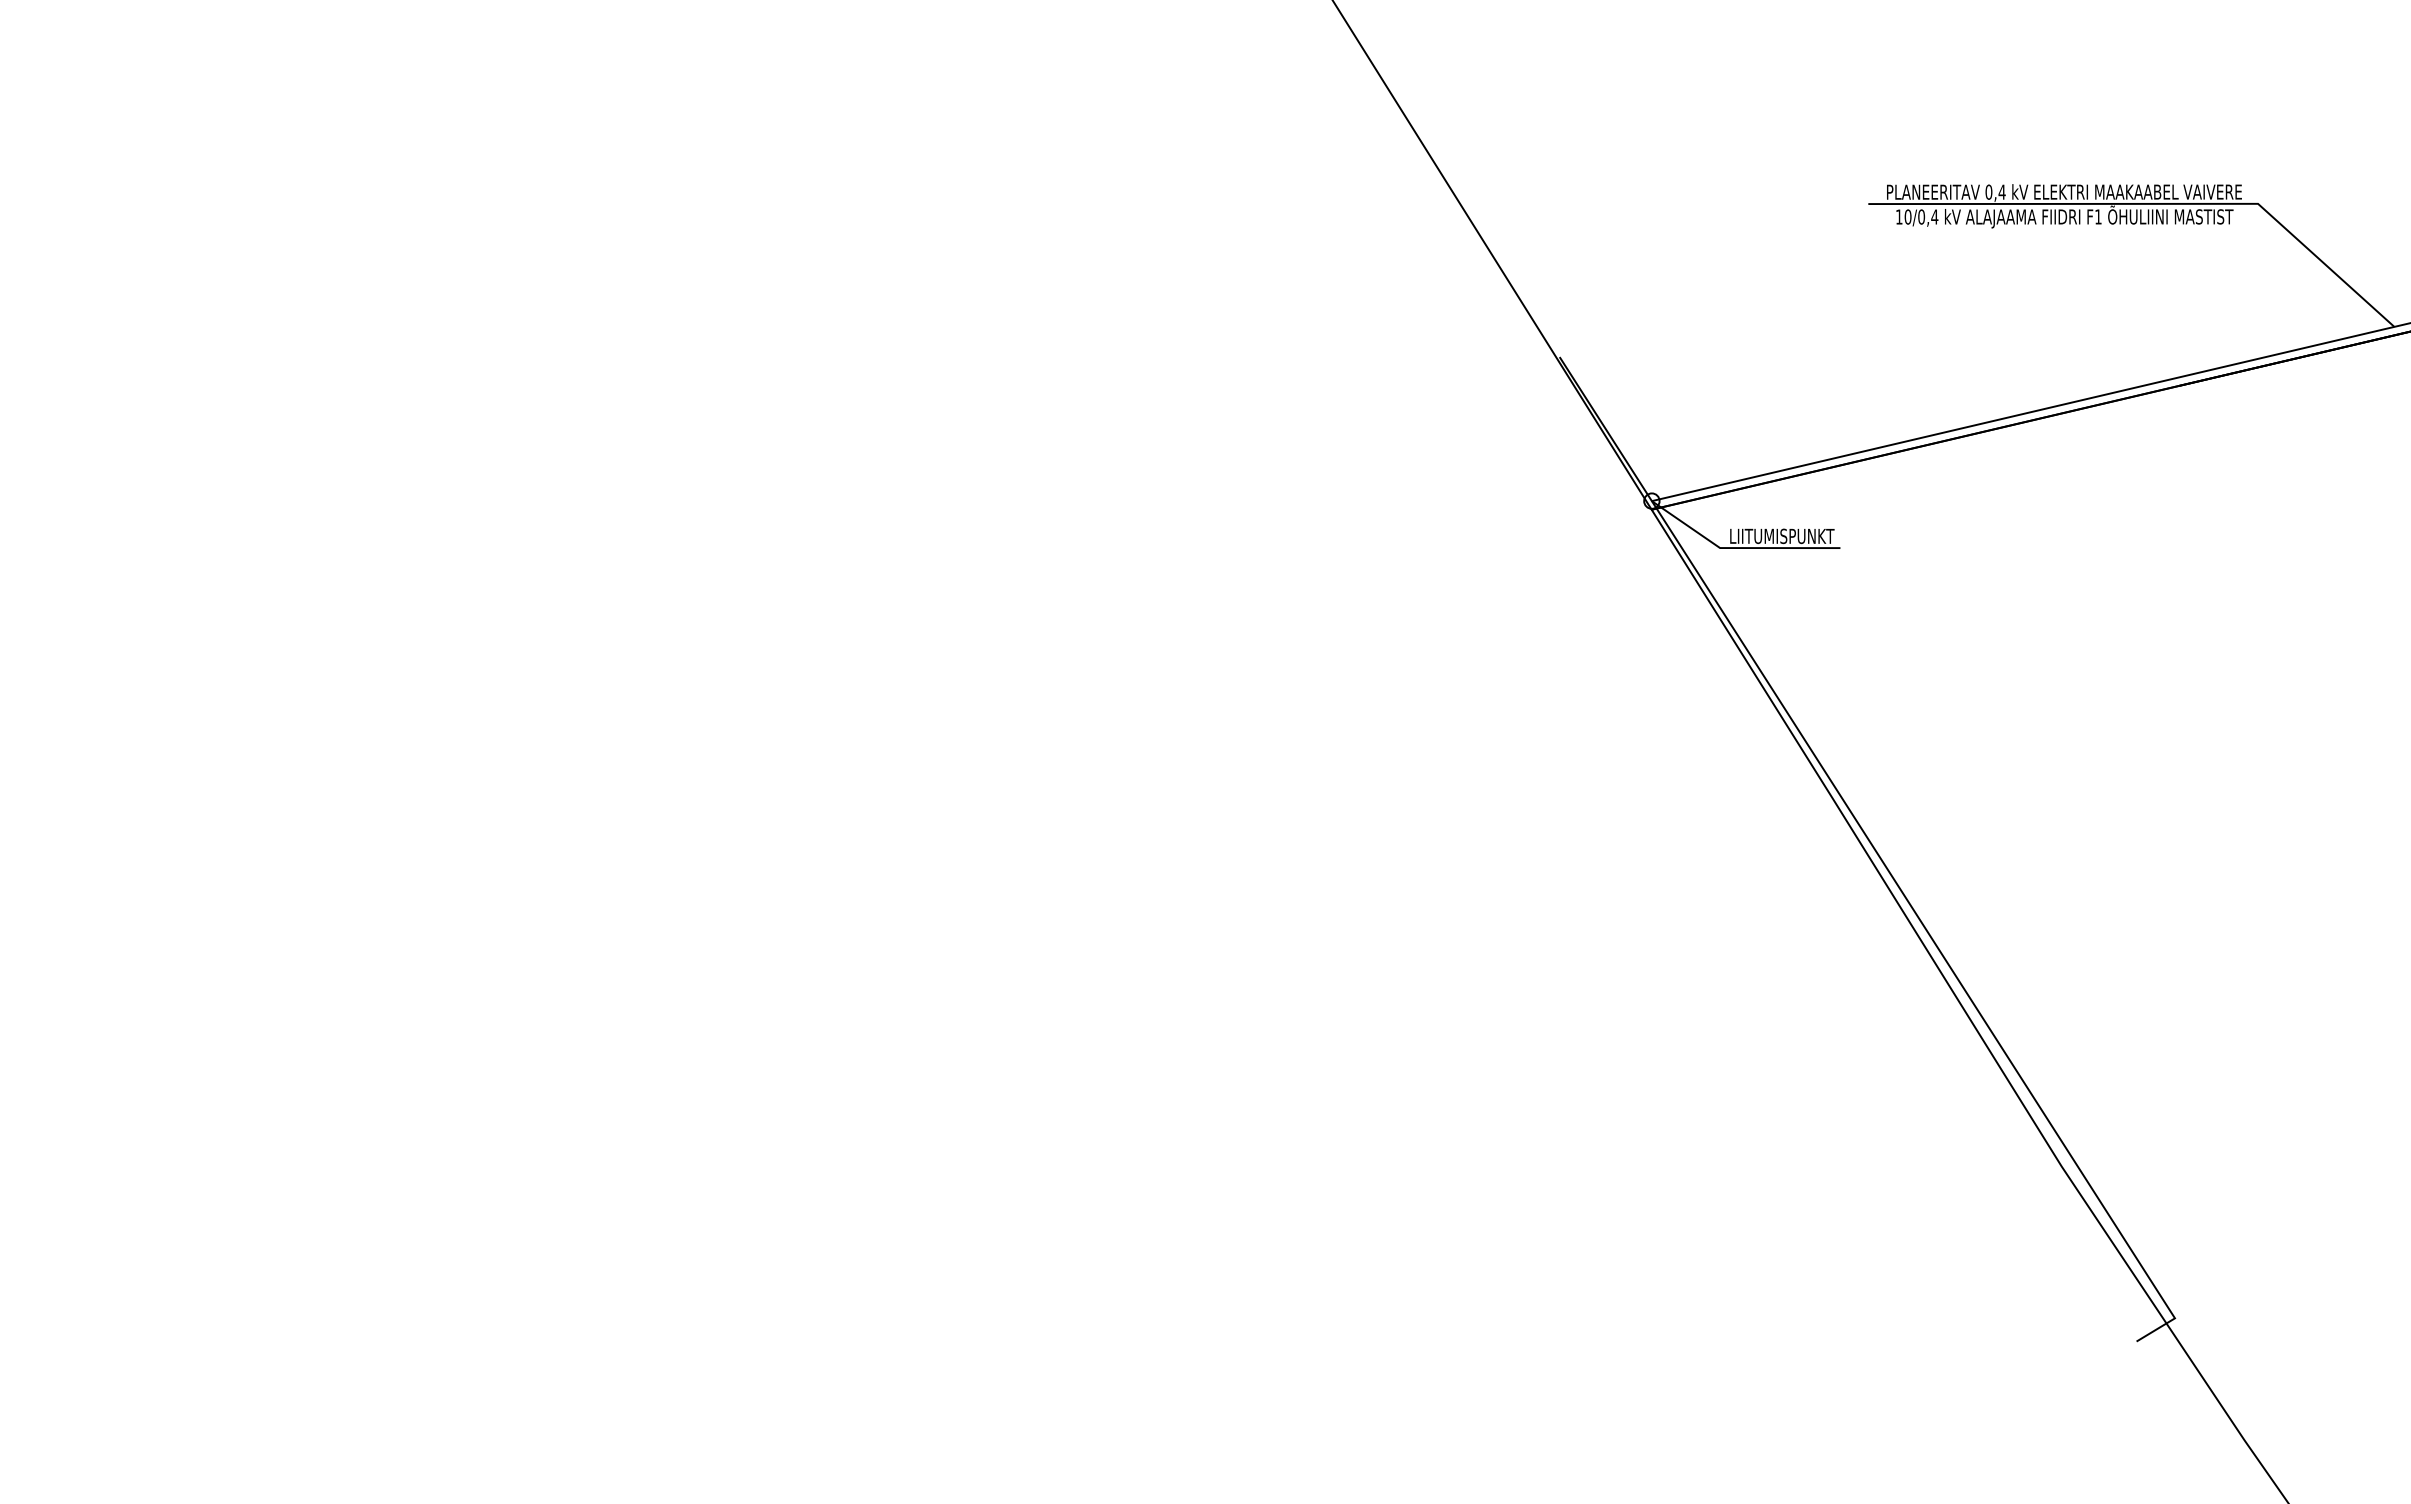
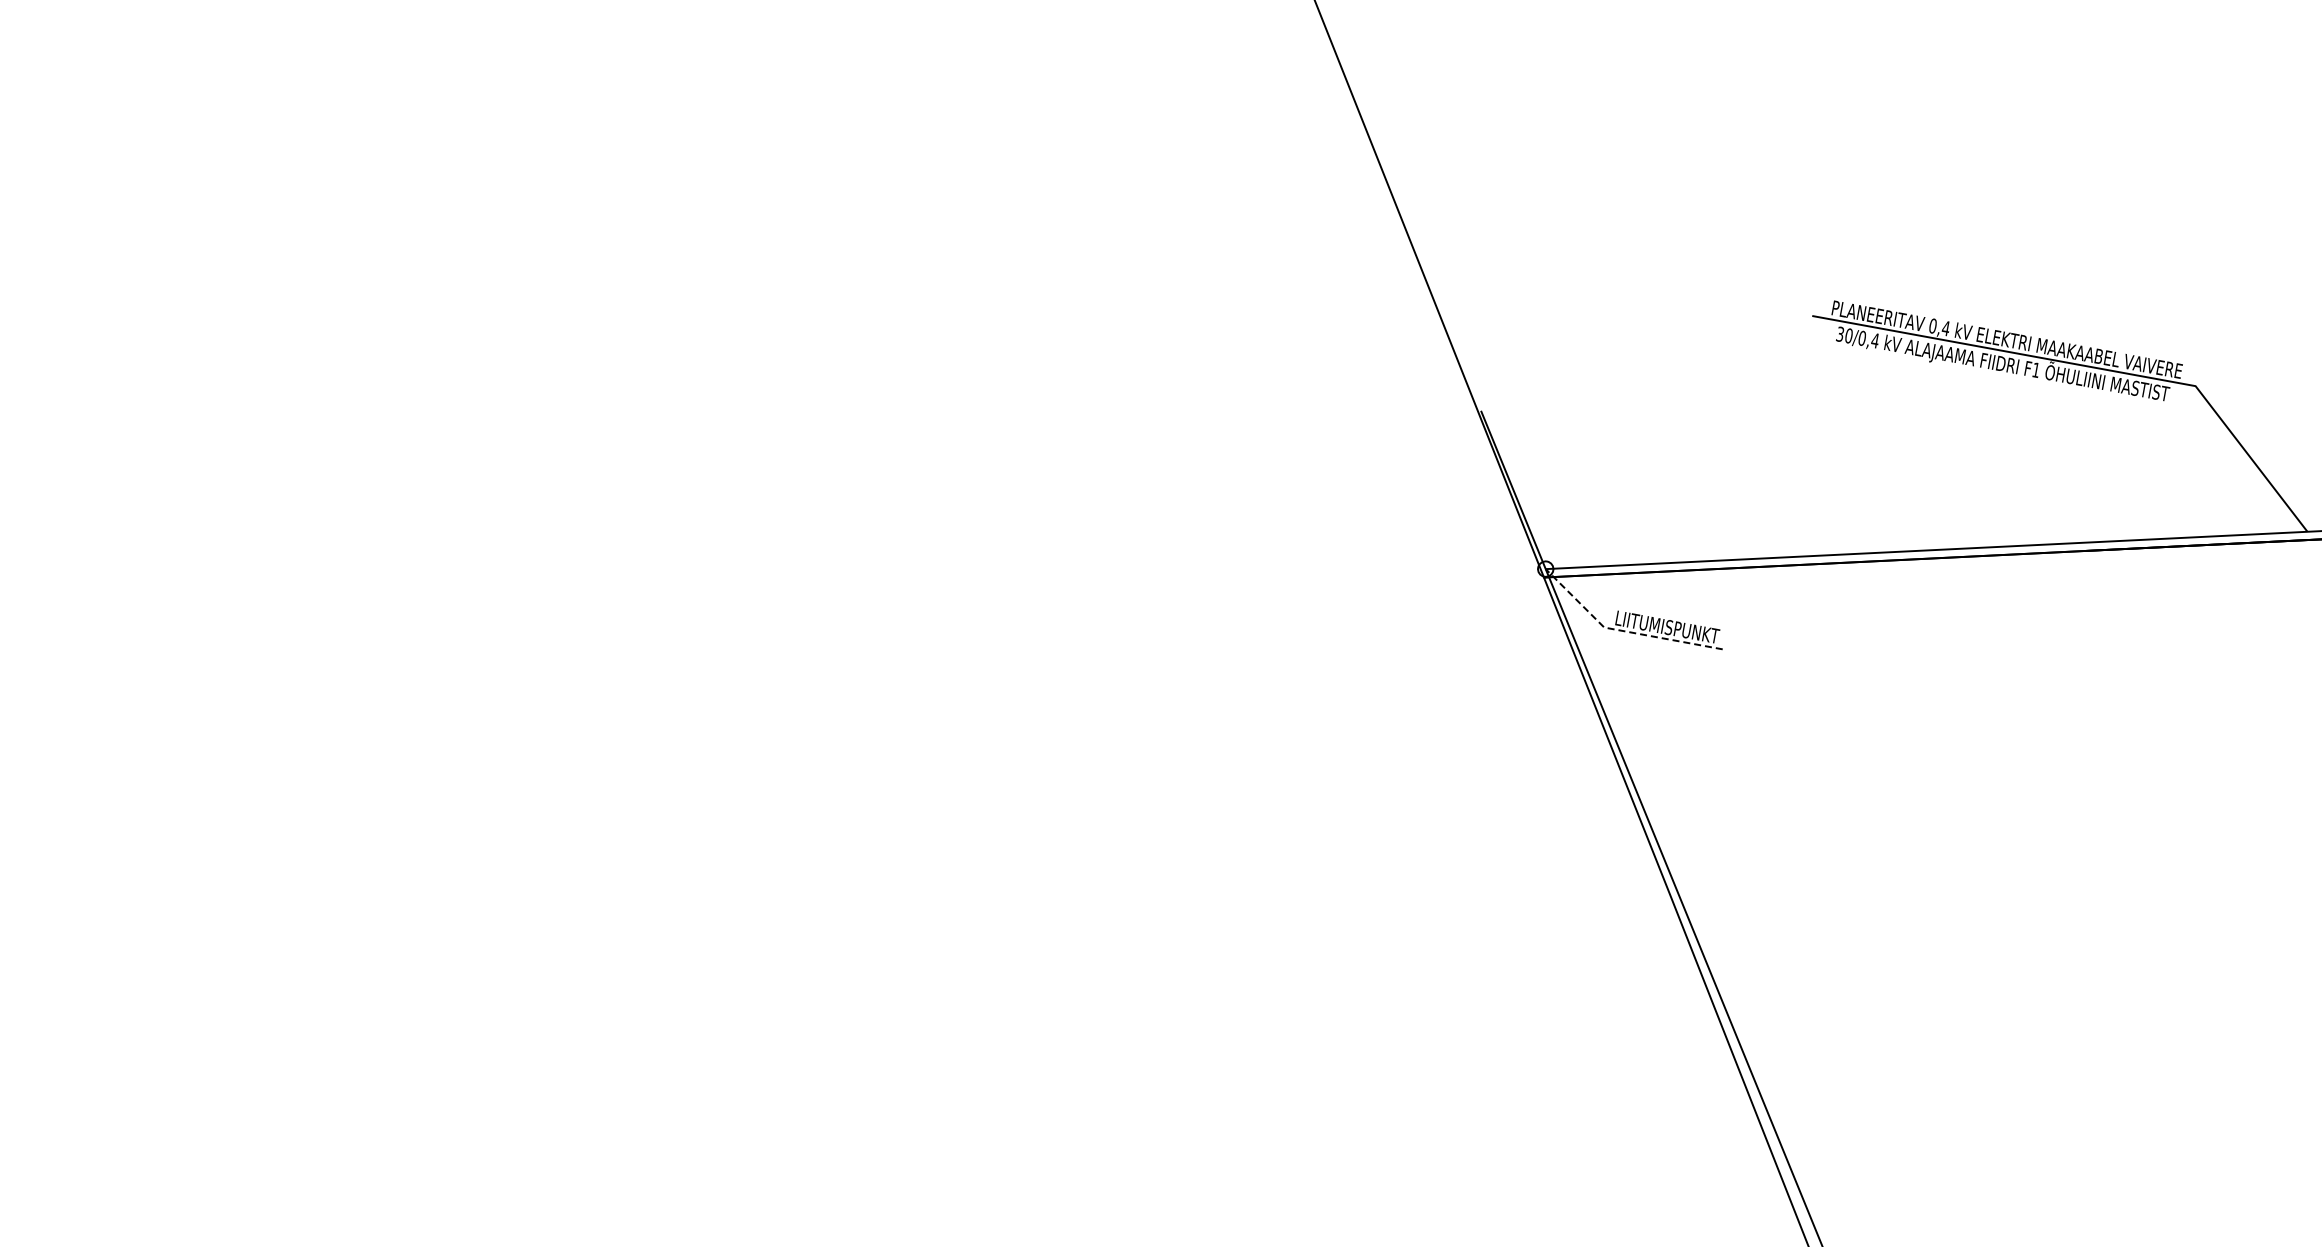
text: (1899, 216) -> (1840, 333), 10/0,4 -> 30/0,4
line: (1737, 548) -> (1621, 631), solid -> dashed

